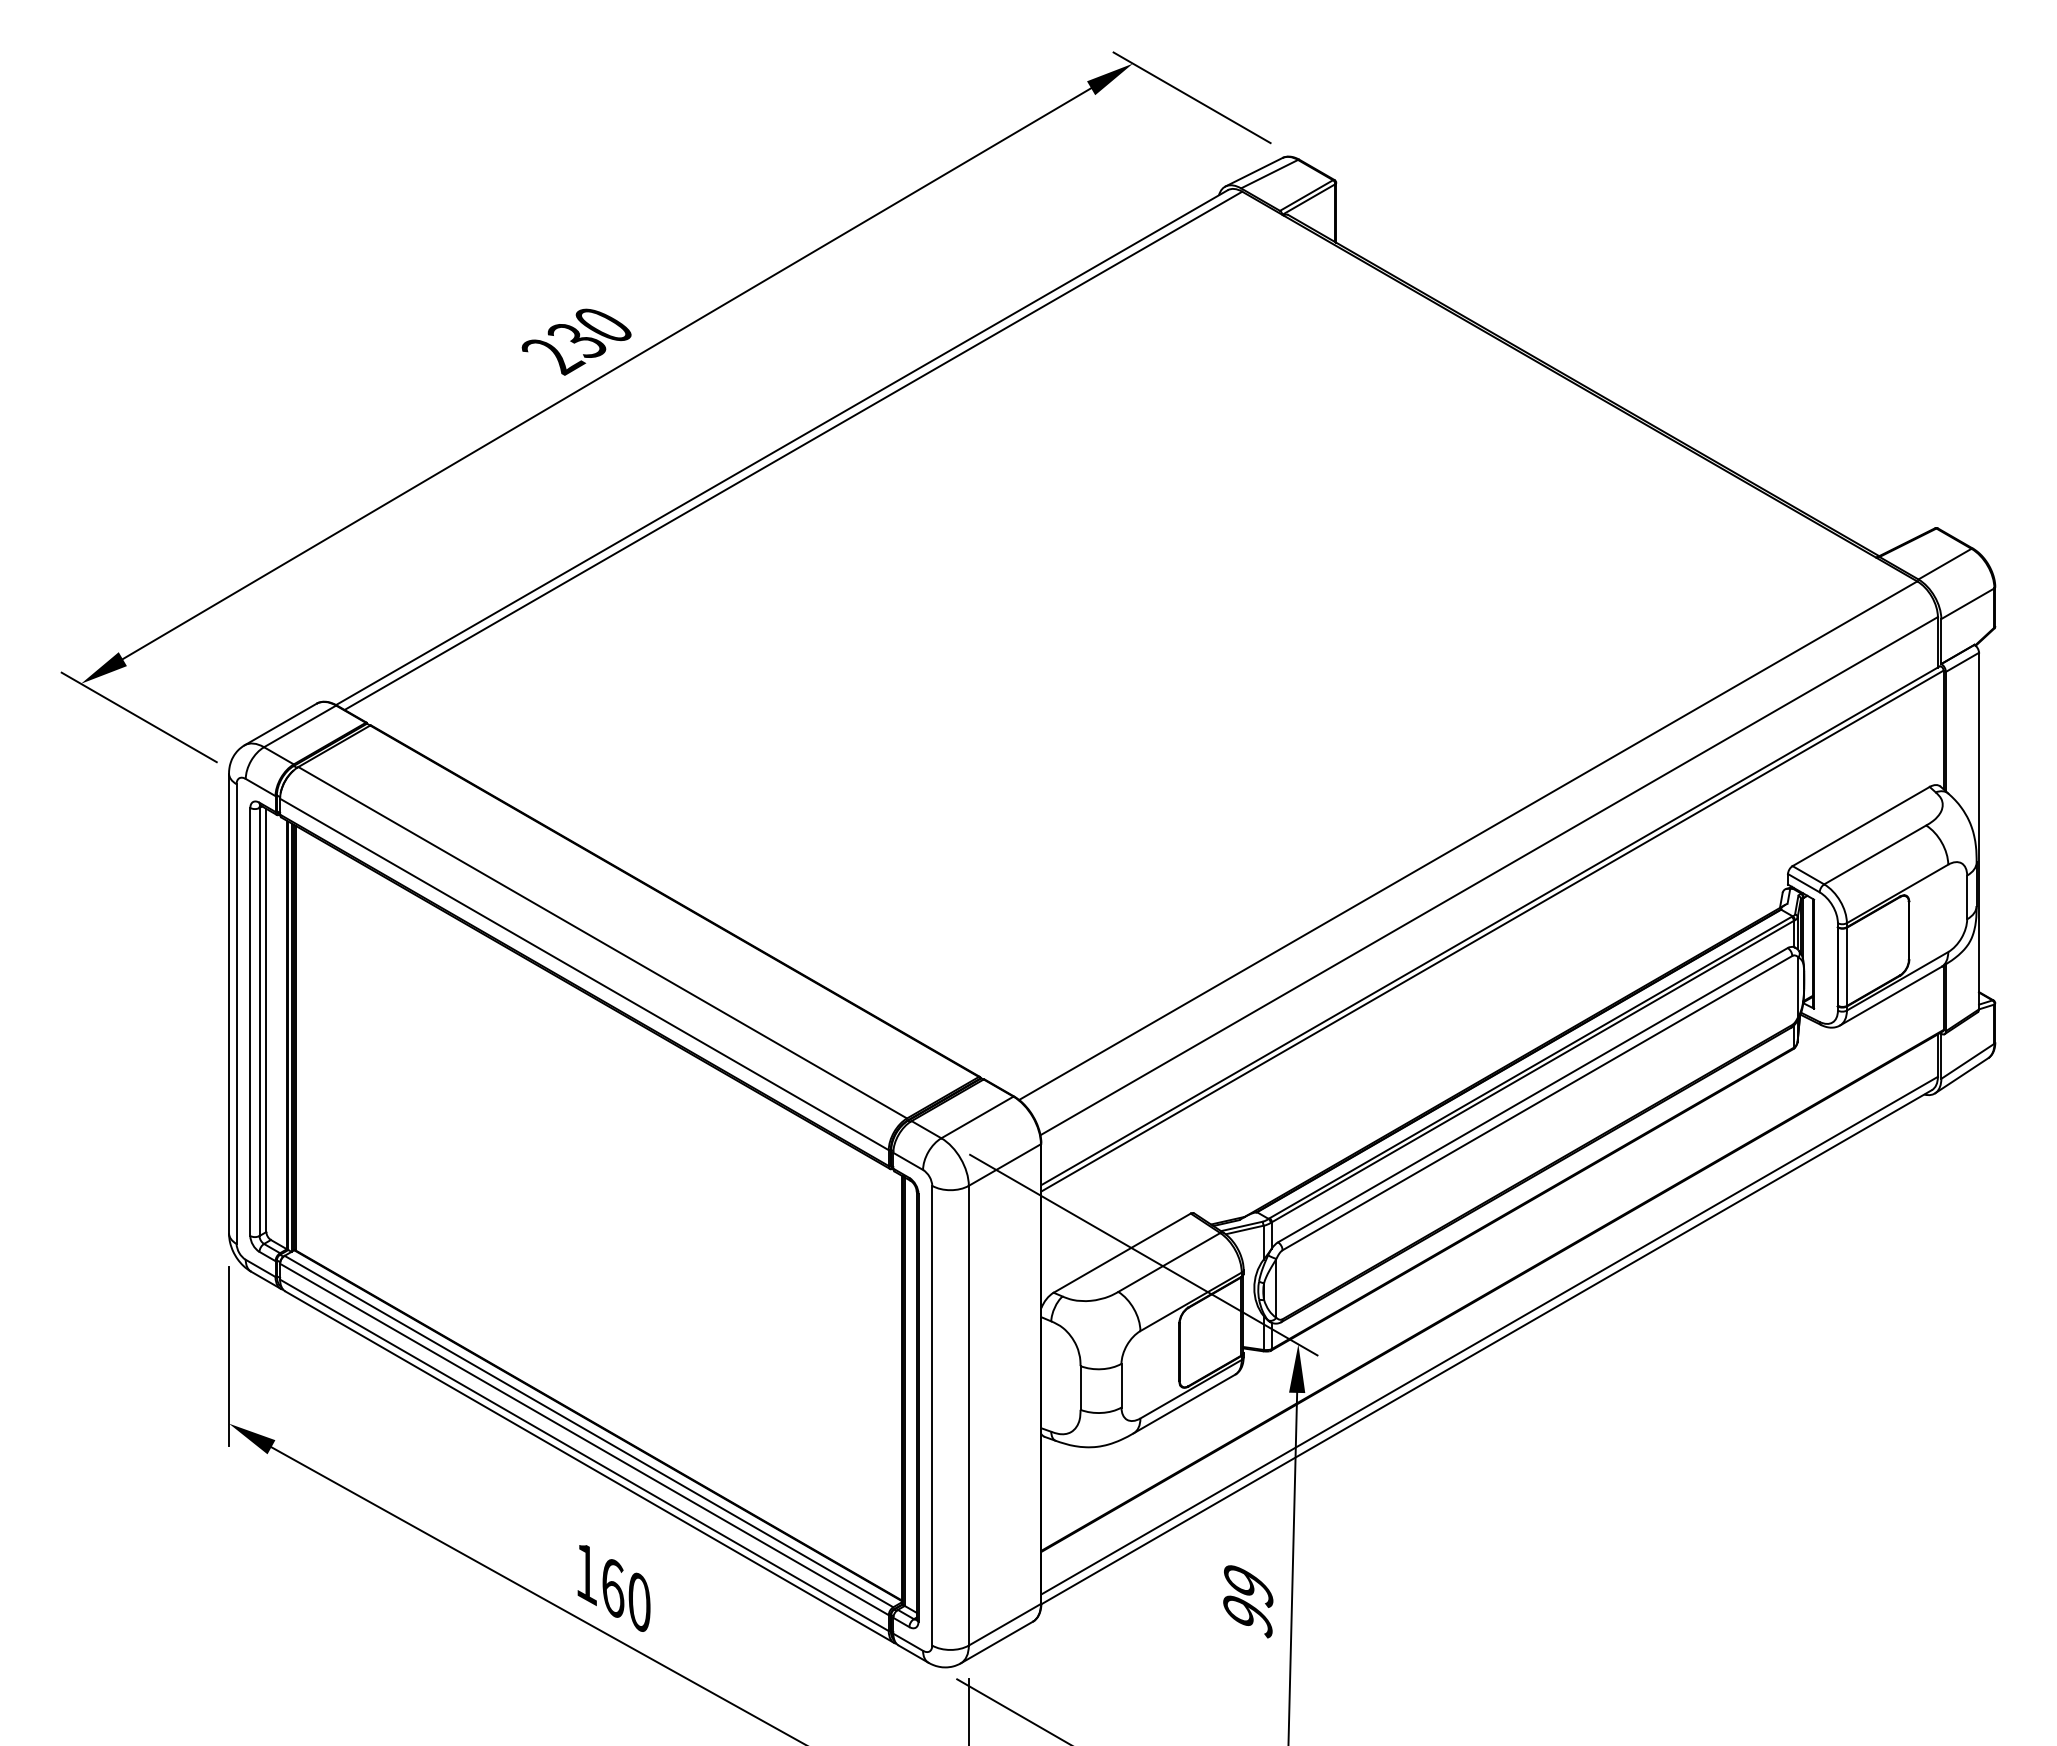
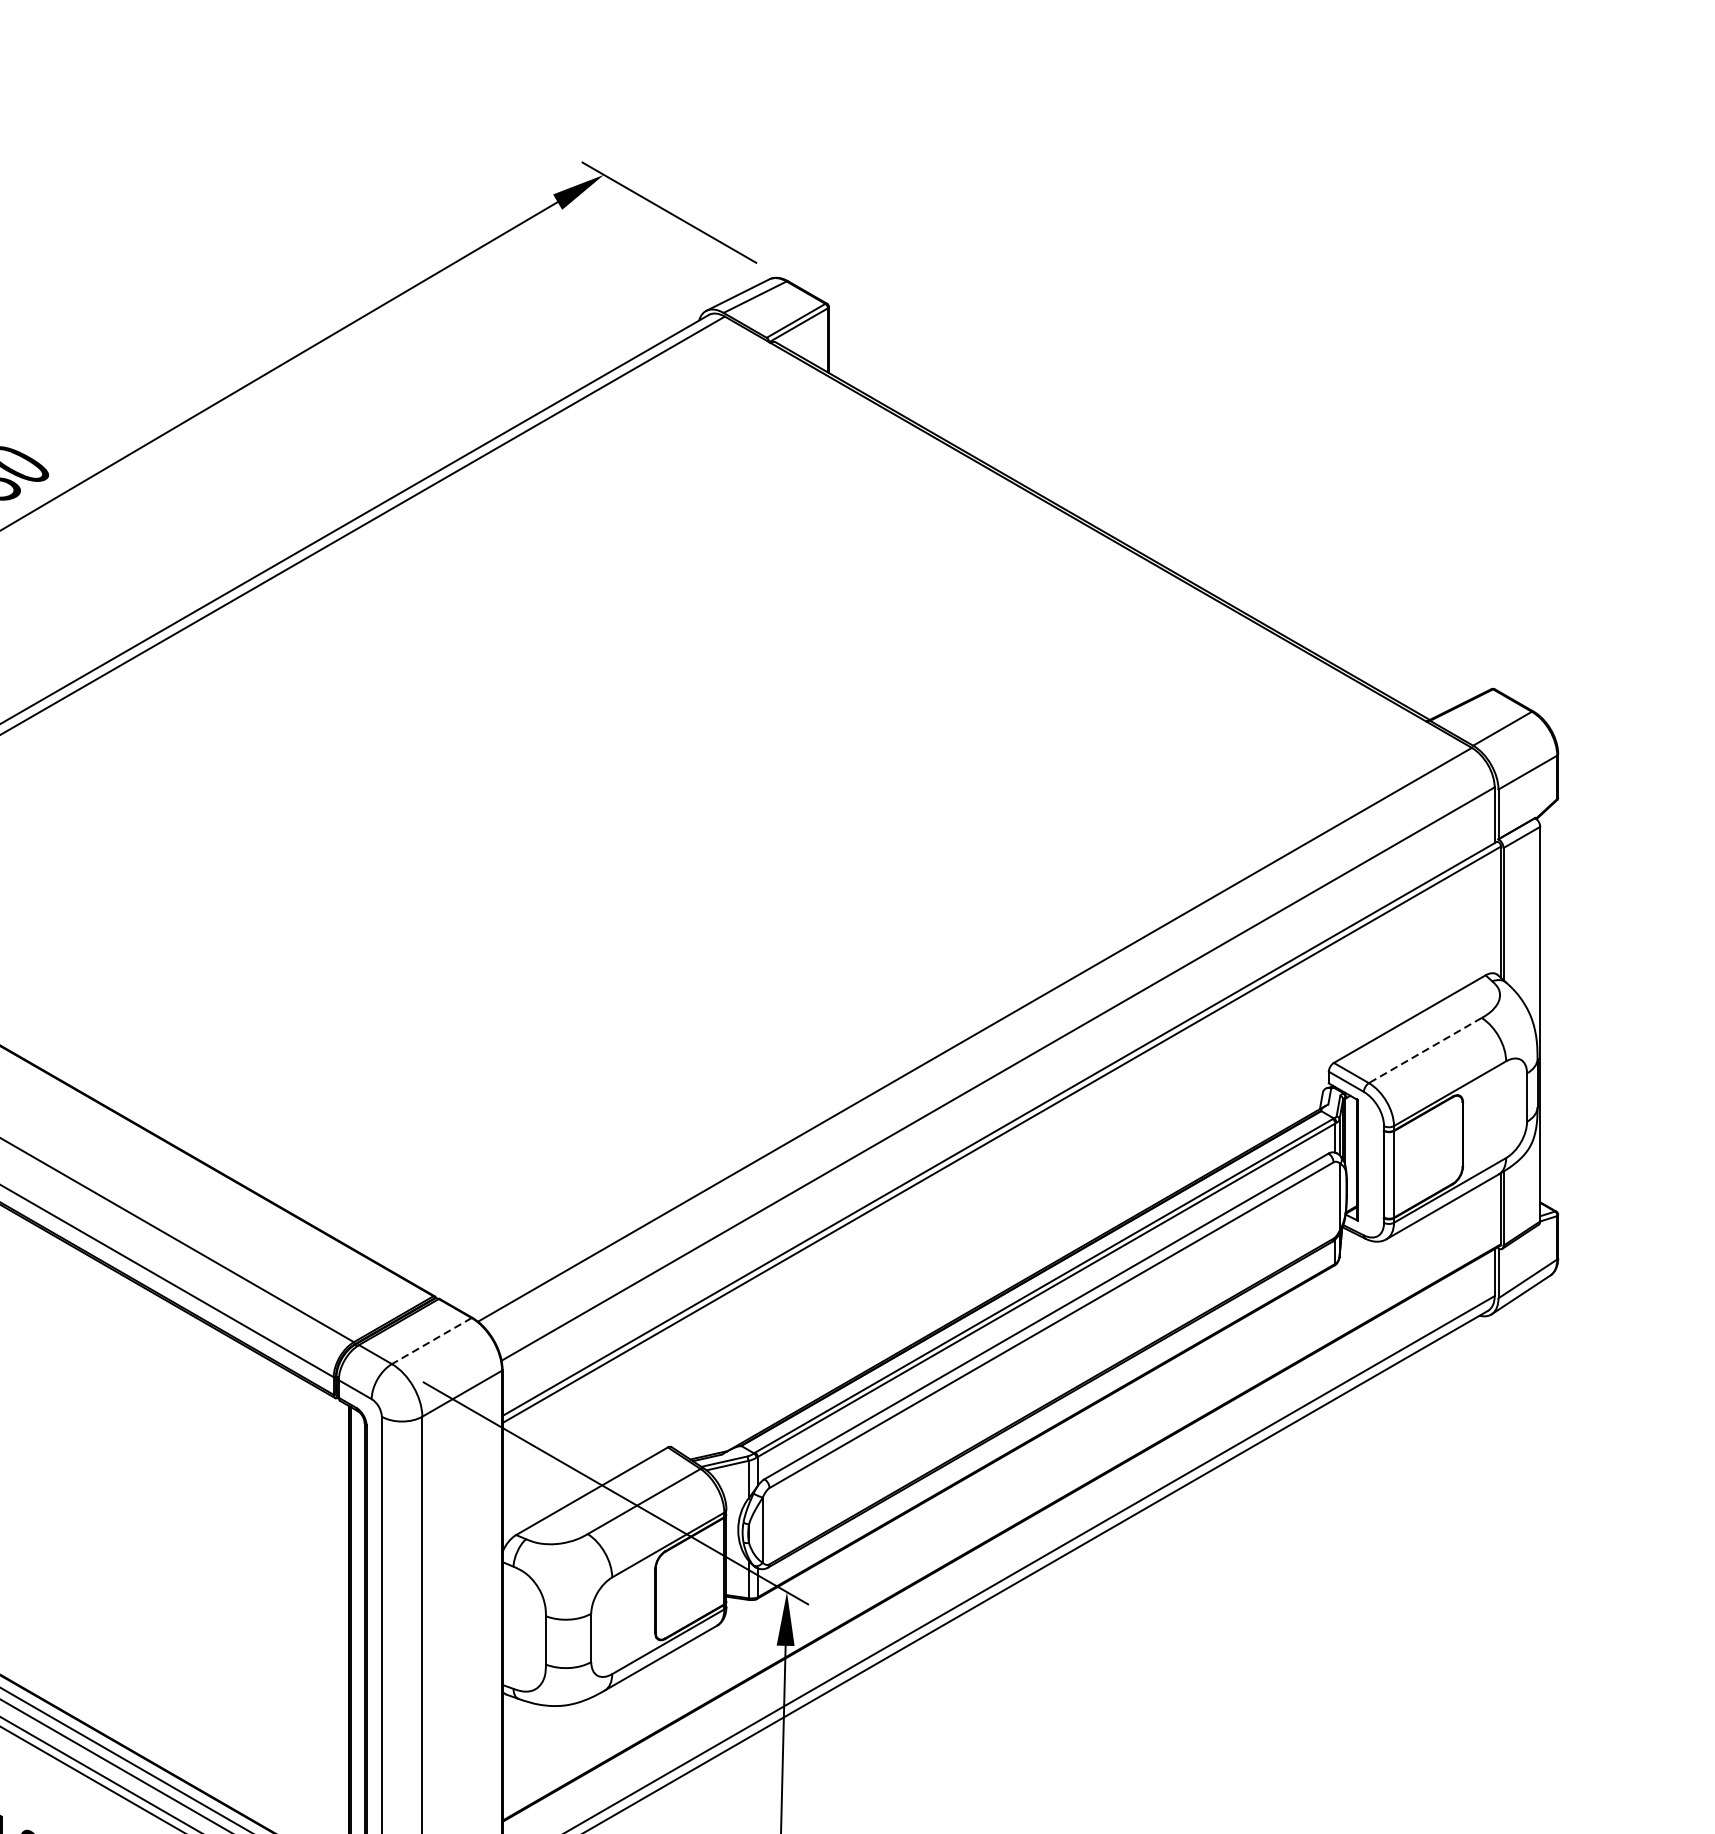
line: (1875, 854) -> (1425, 1050), solid -> dashed
line: (977, 1117) -> (431, 1341), solid -> dashed

